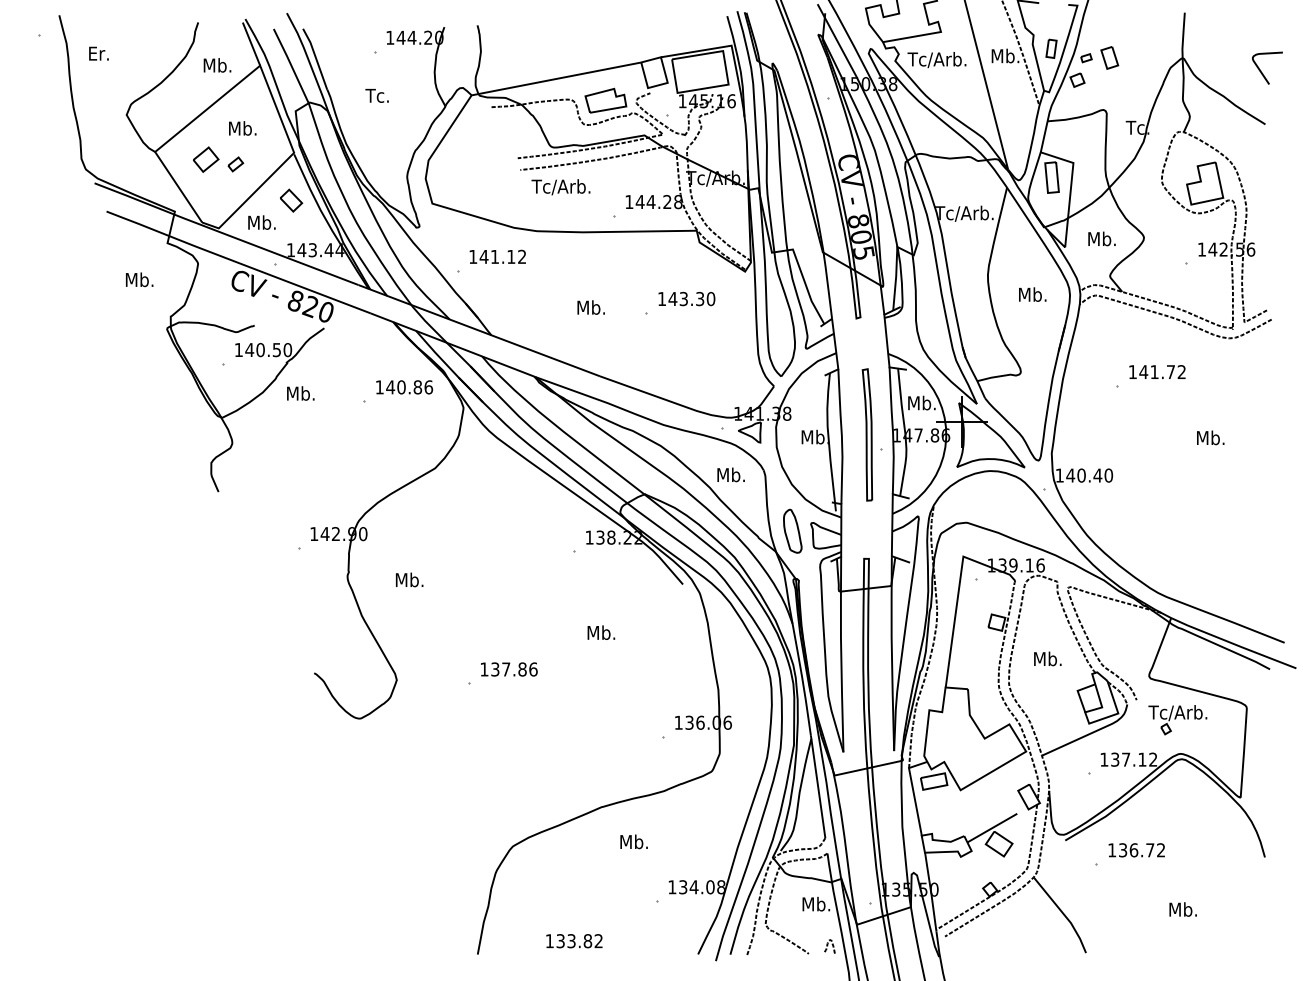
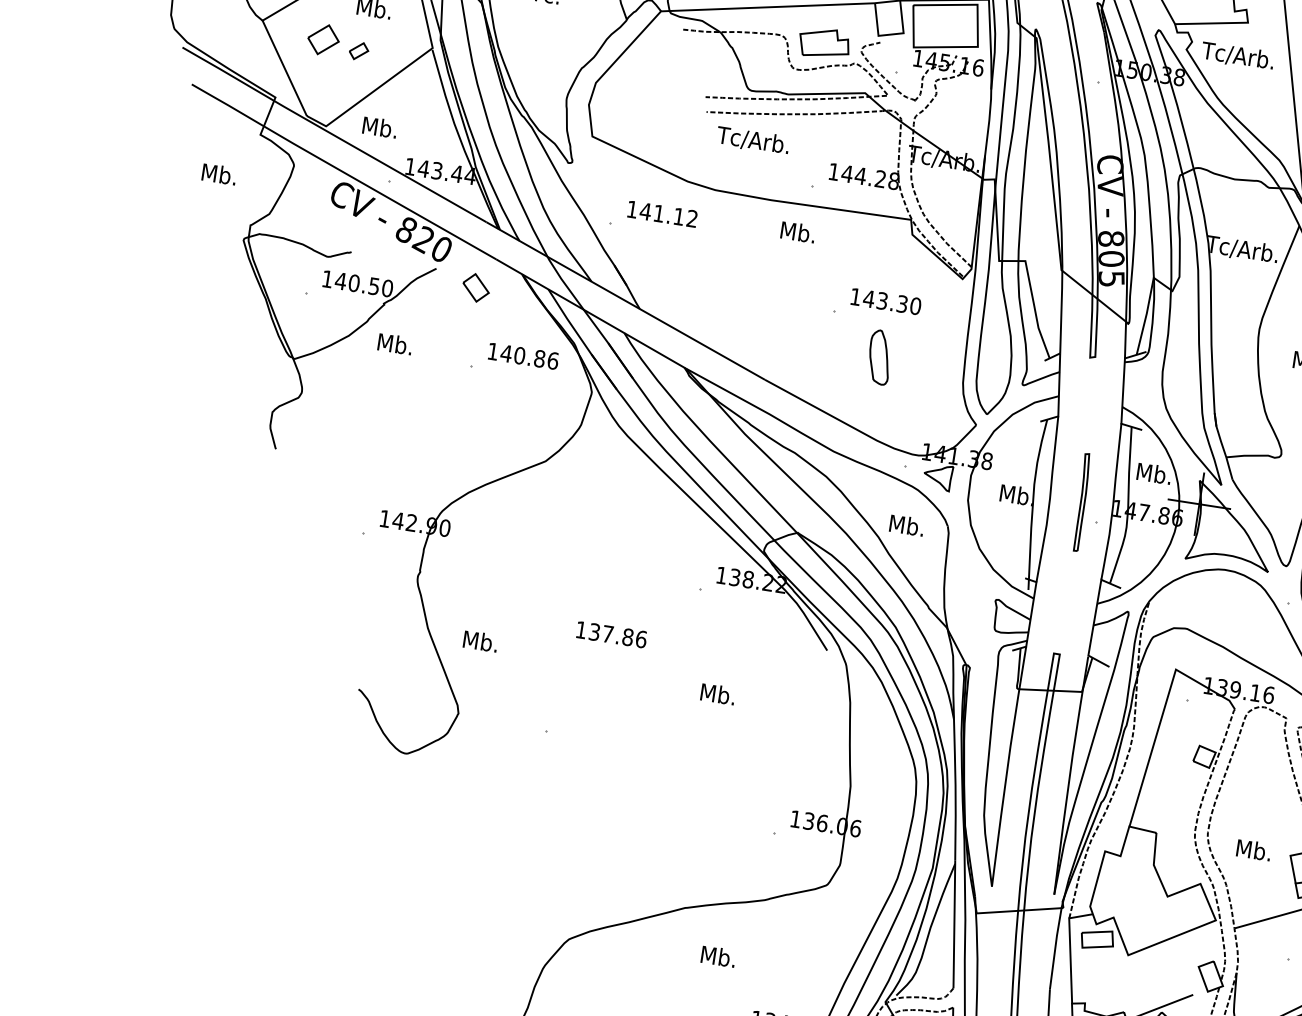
part: (291, 200) -> (476, 287), moved
text: (590, 307) -> (797, 232), moved
part: (867, 434) -> (1081, 501), size x0.6
part: (792, 530) -> (879, 356), moved
text: (409, 579) -> (480, 640), moved
text: (1047, 658) -> (1253, 849), moved
text: (509, 669) -> (612, 634), moved

